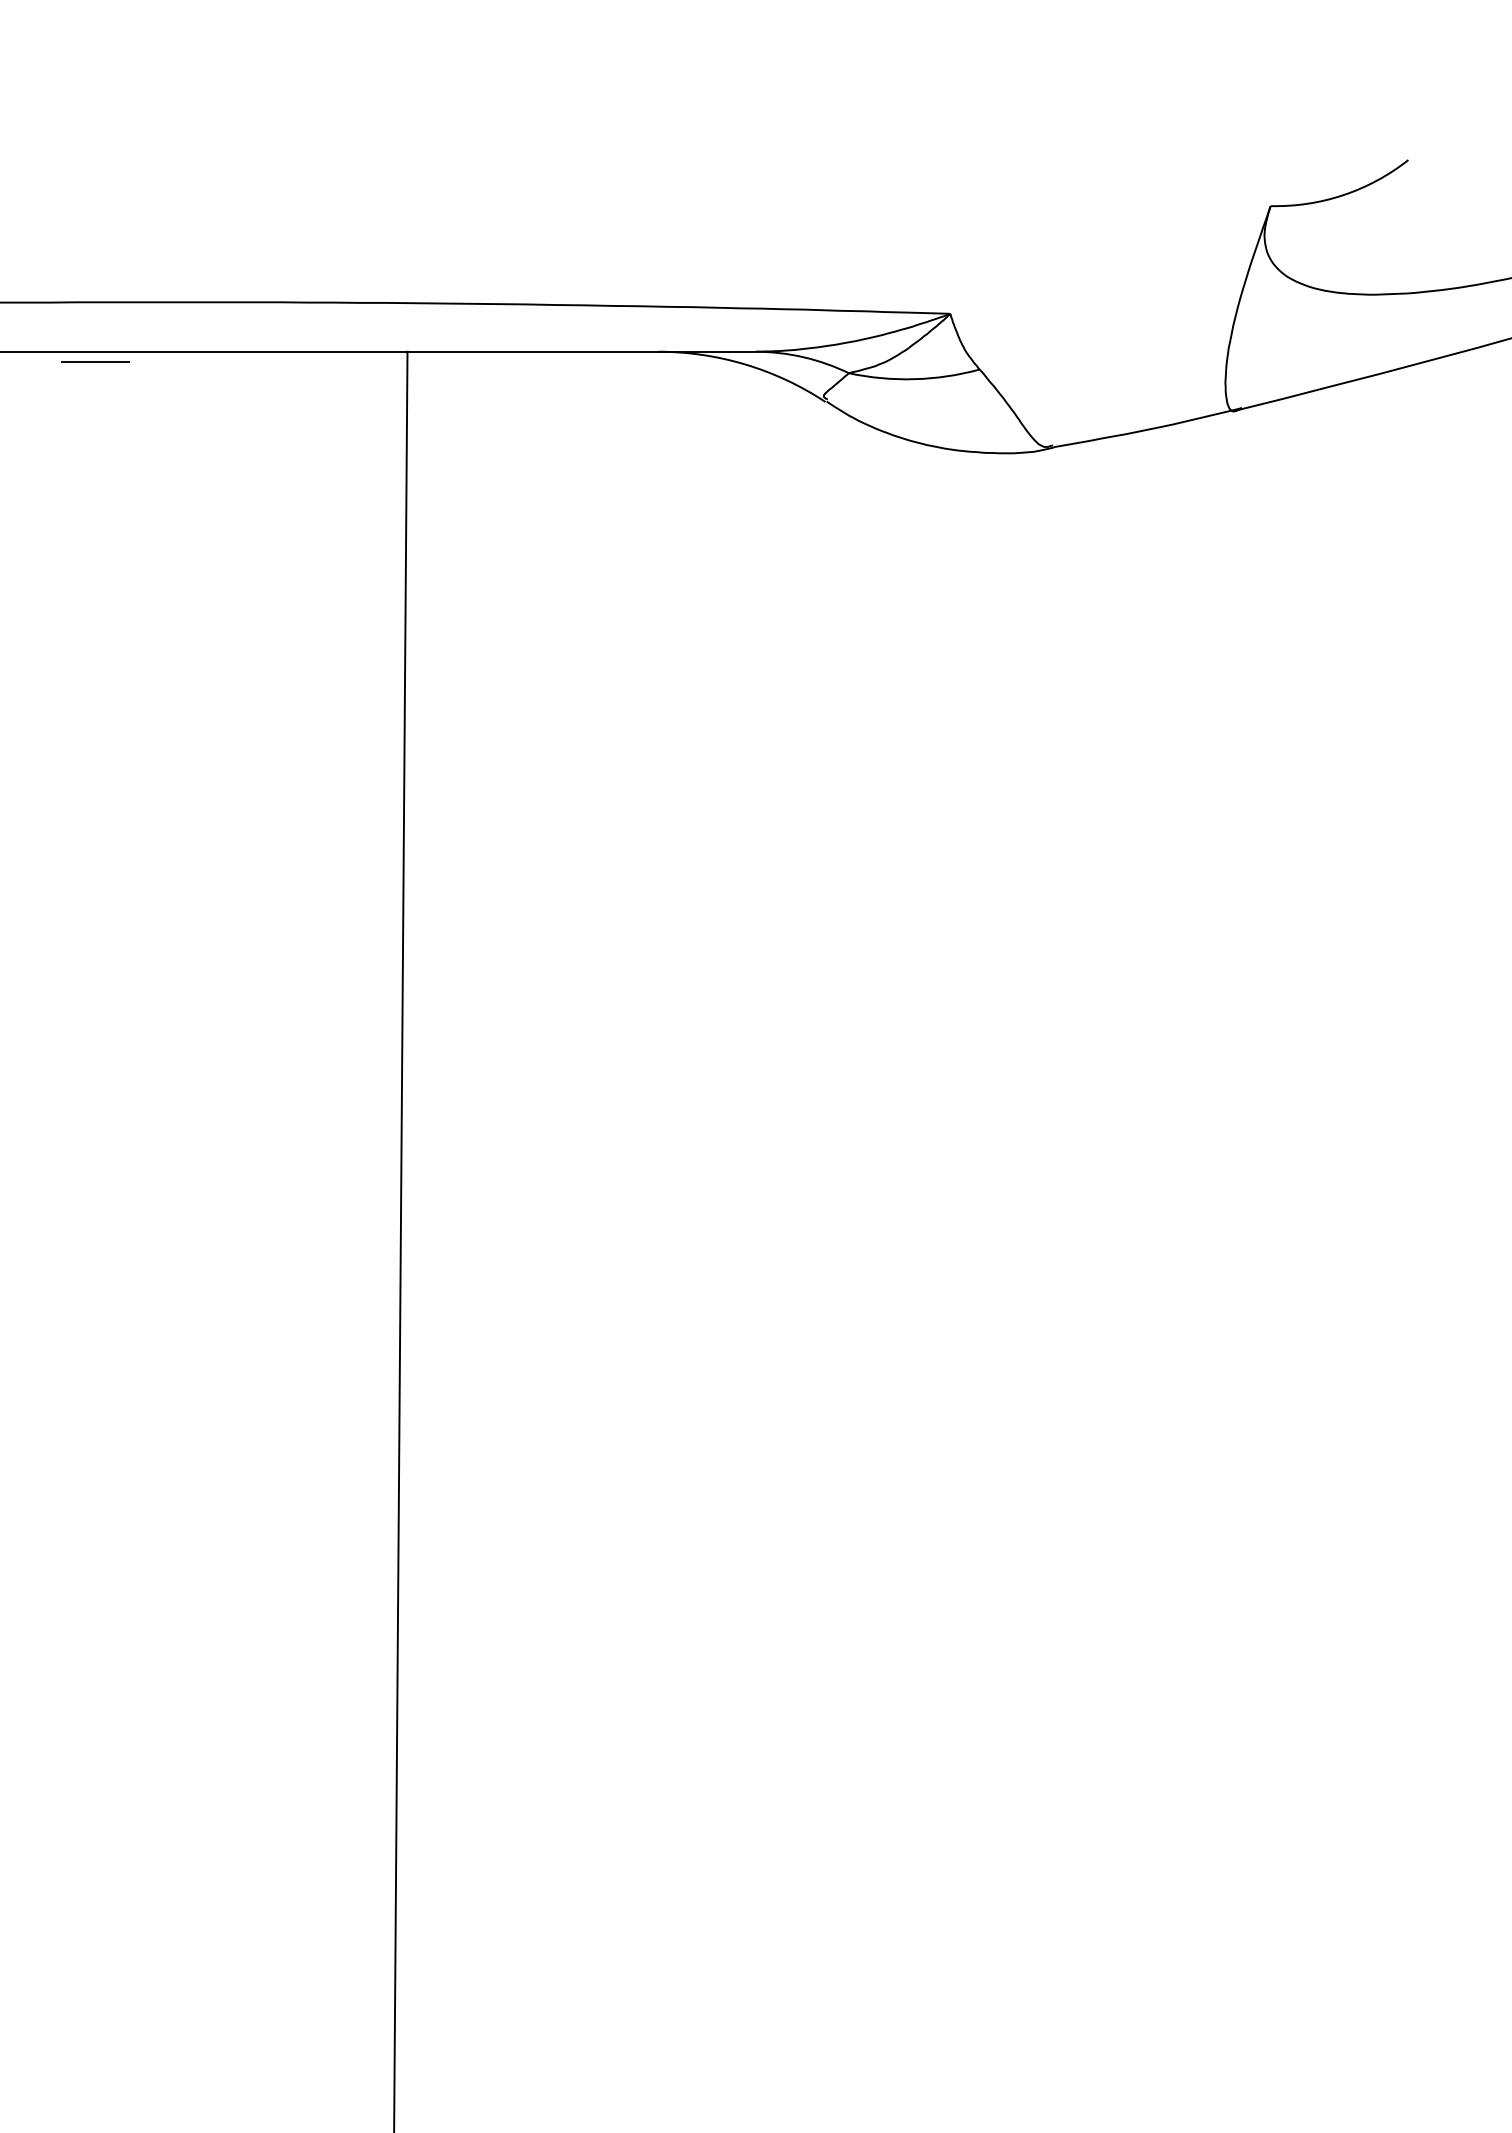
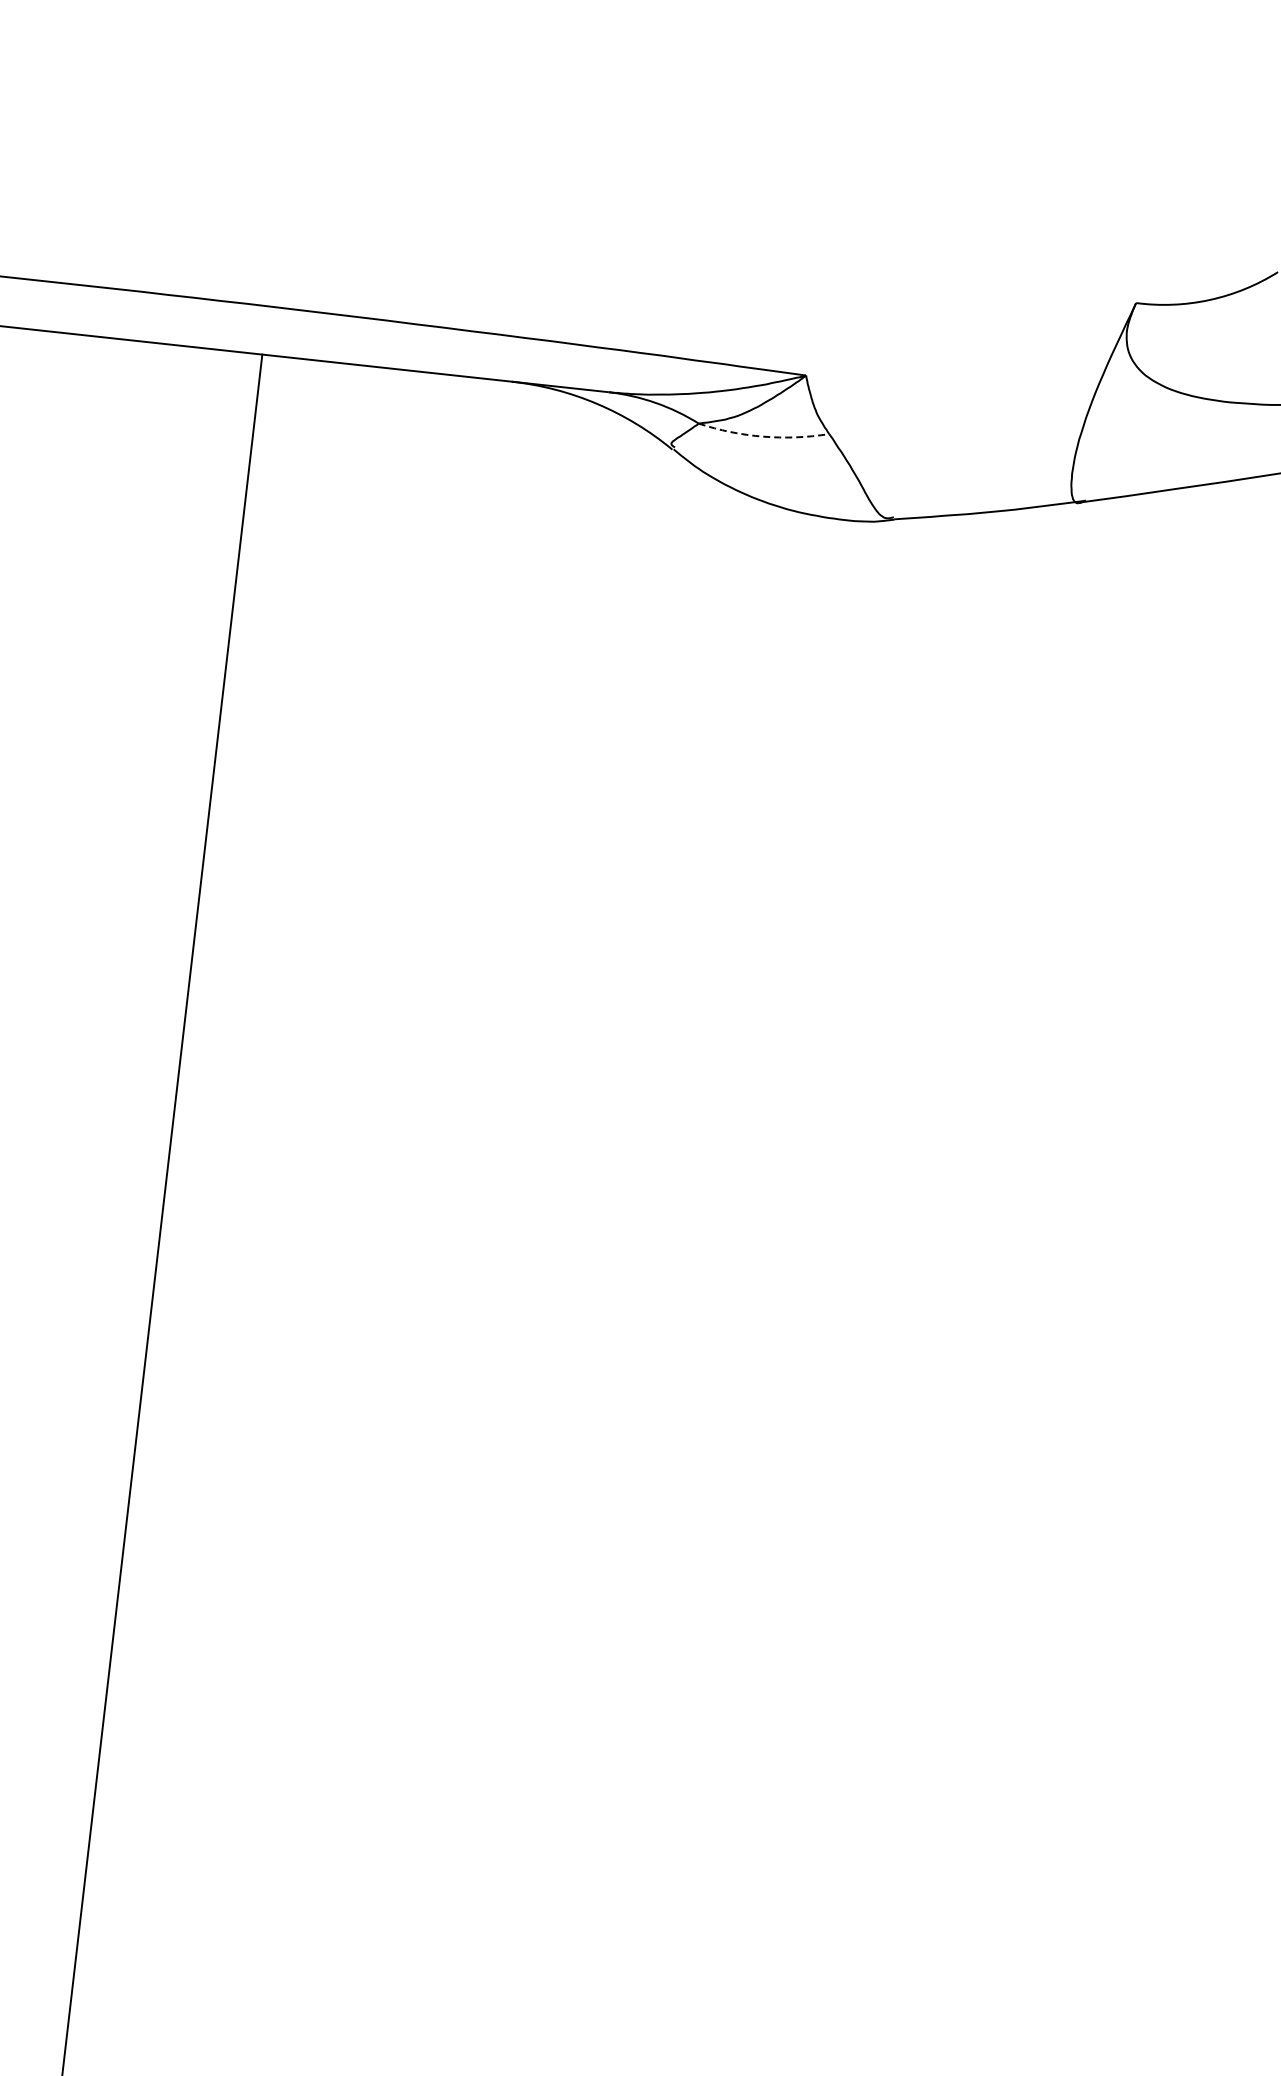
arc: (914, 379) -> (763, 436), solid -> dashed

